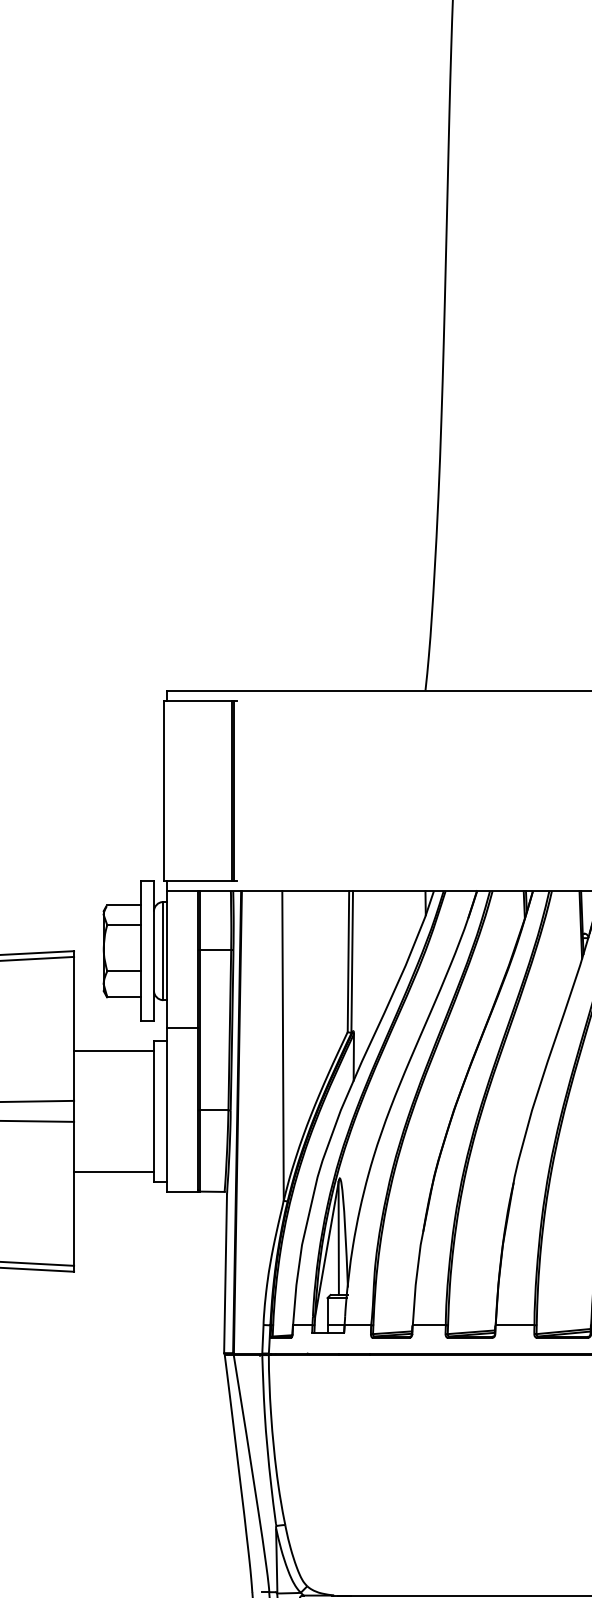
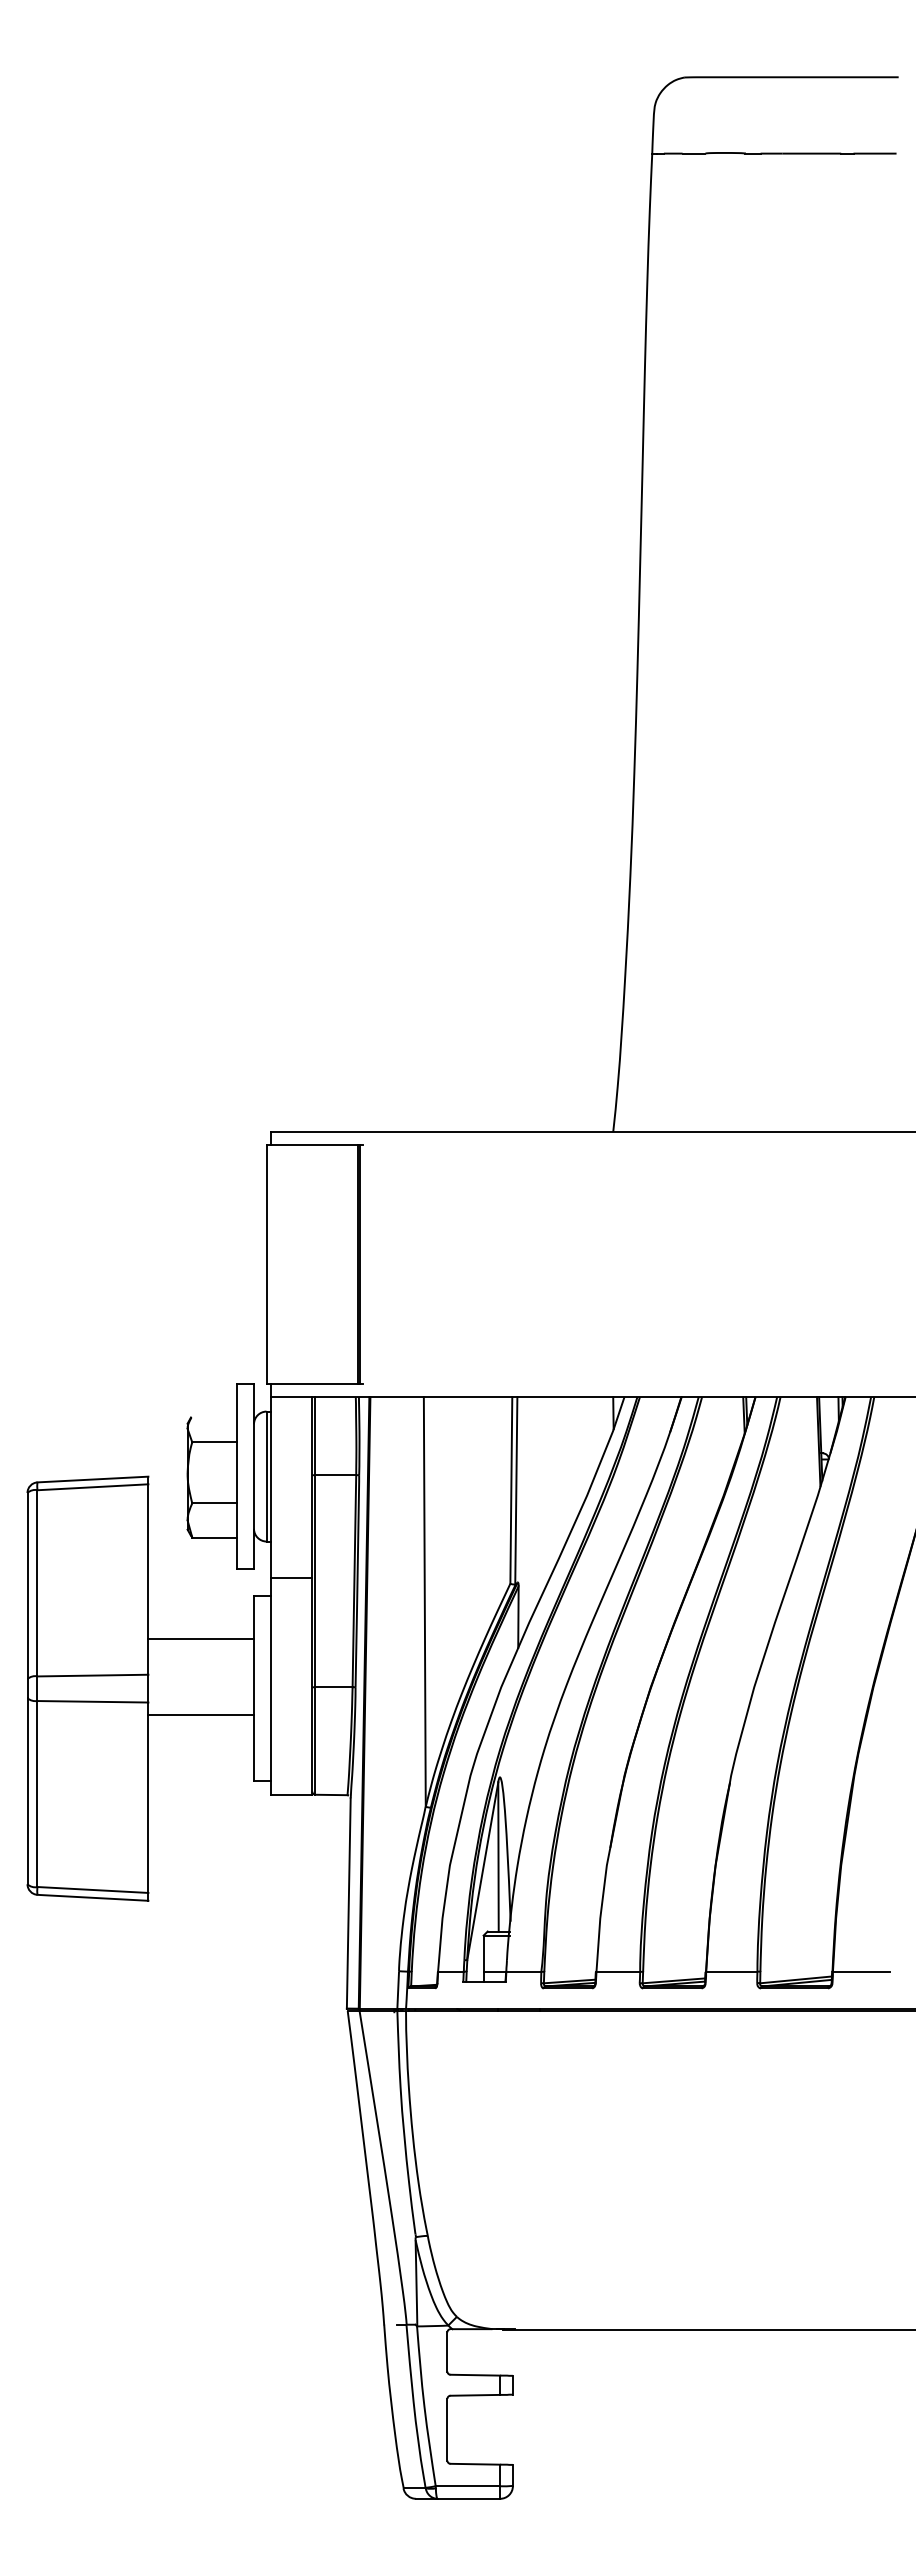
line: (124, 904) -> (214, 1415), removed
line: (114, 1051) -> (201, 1639), moved
line: (114, 1171) -> (201, 1715), moved

